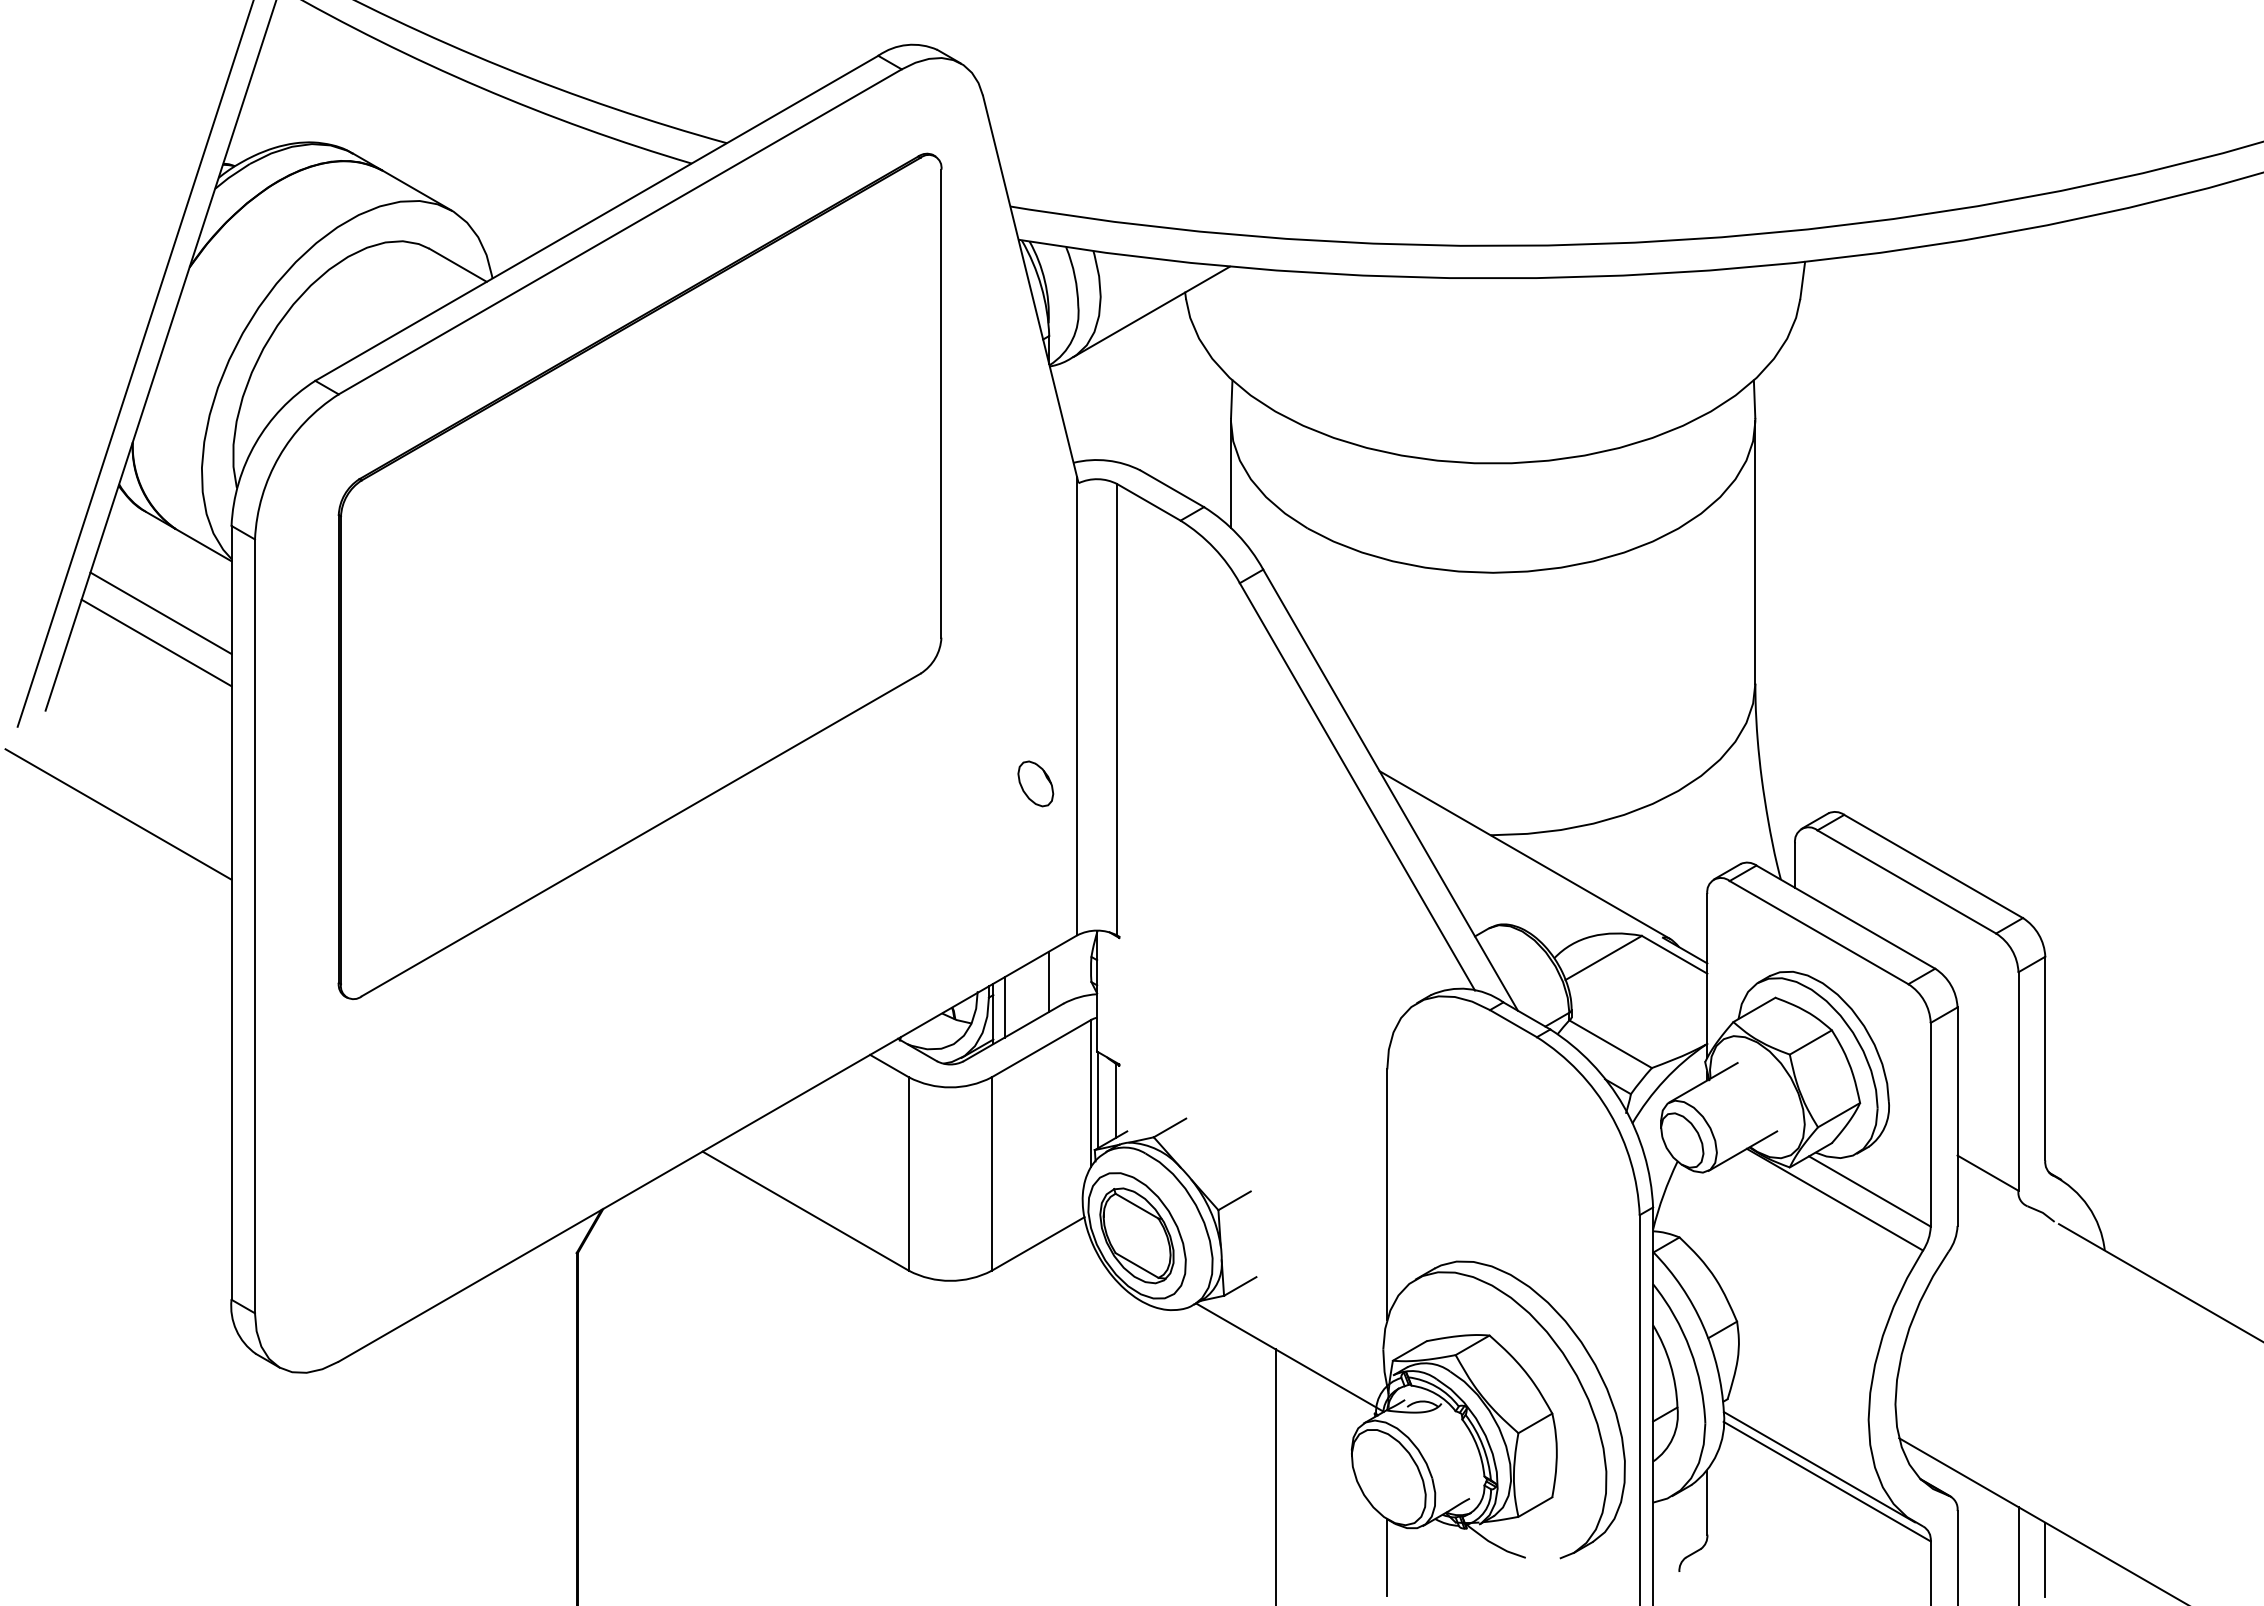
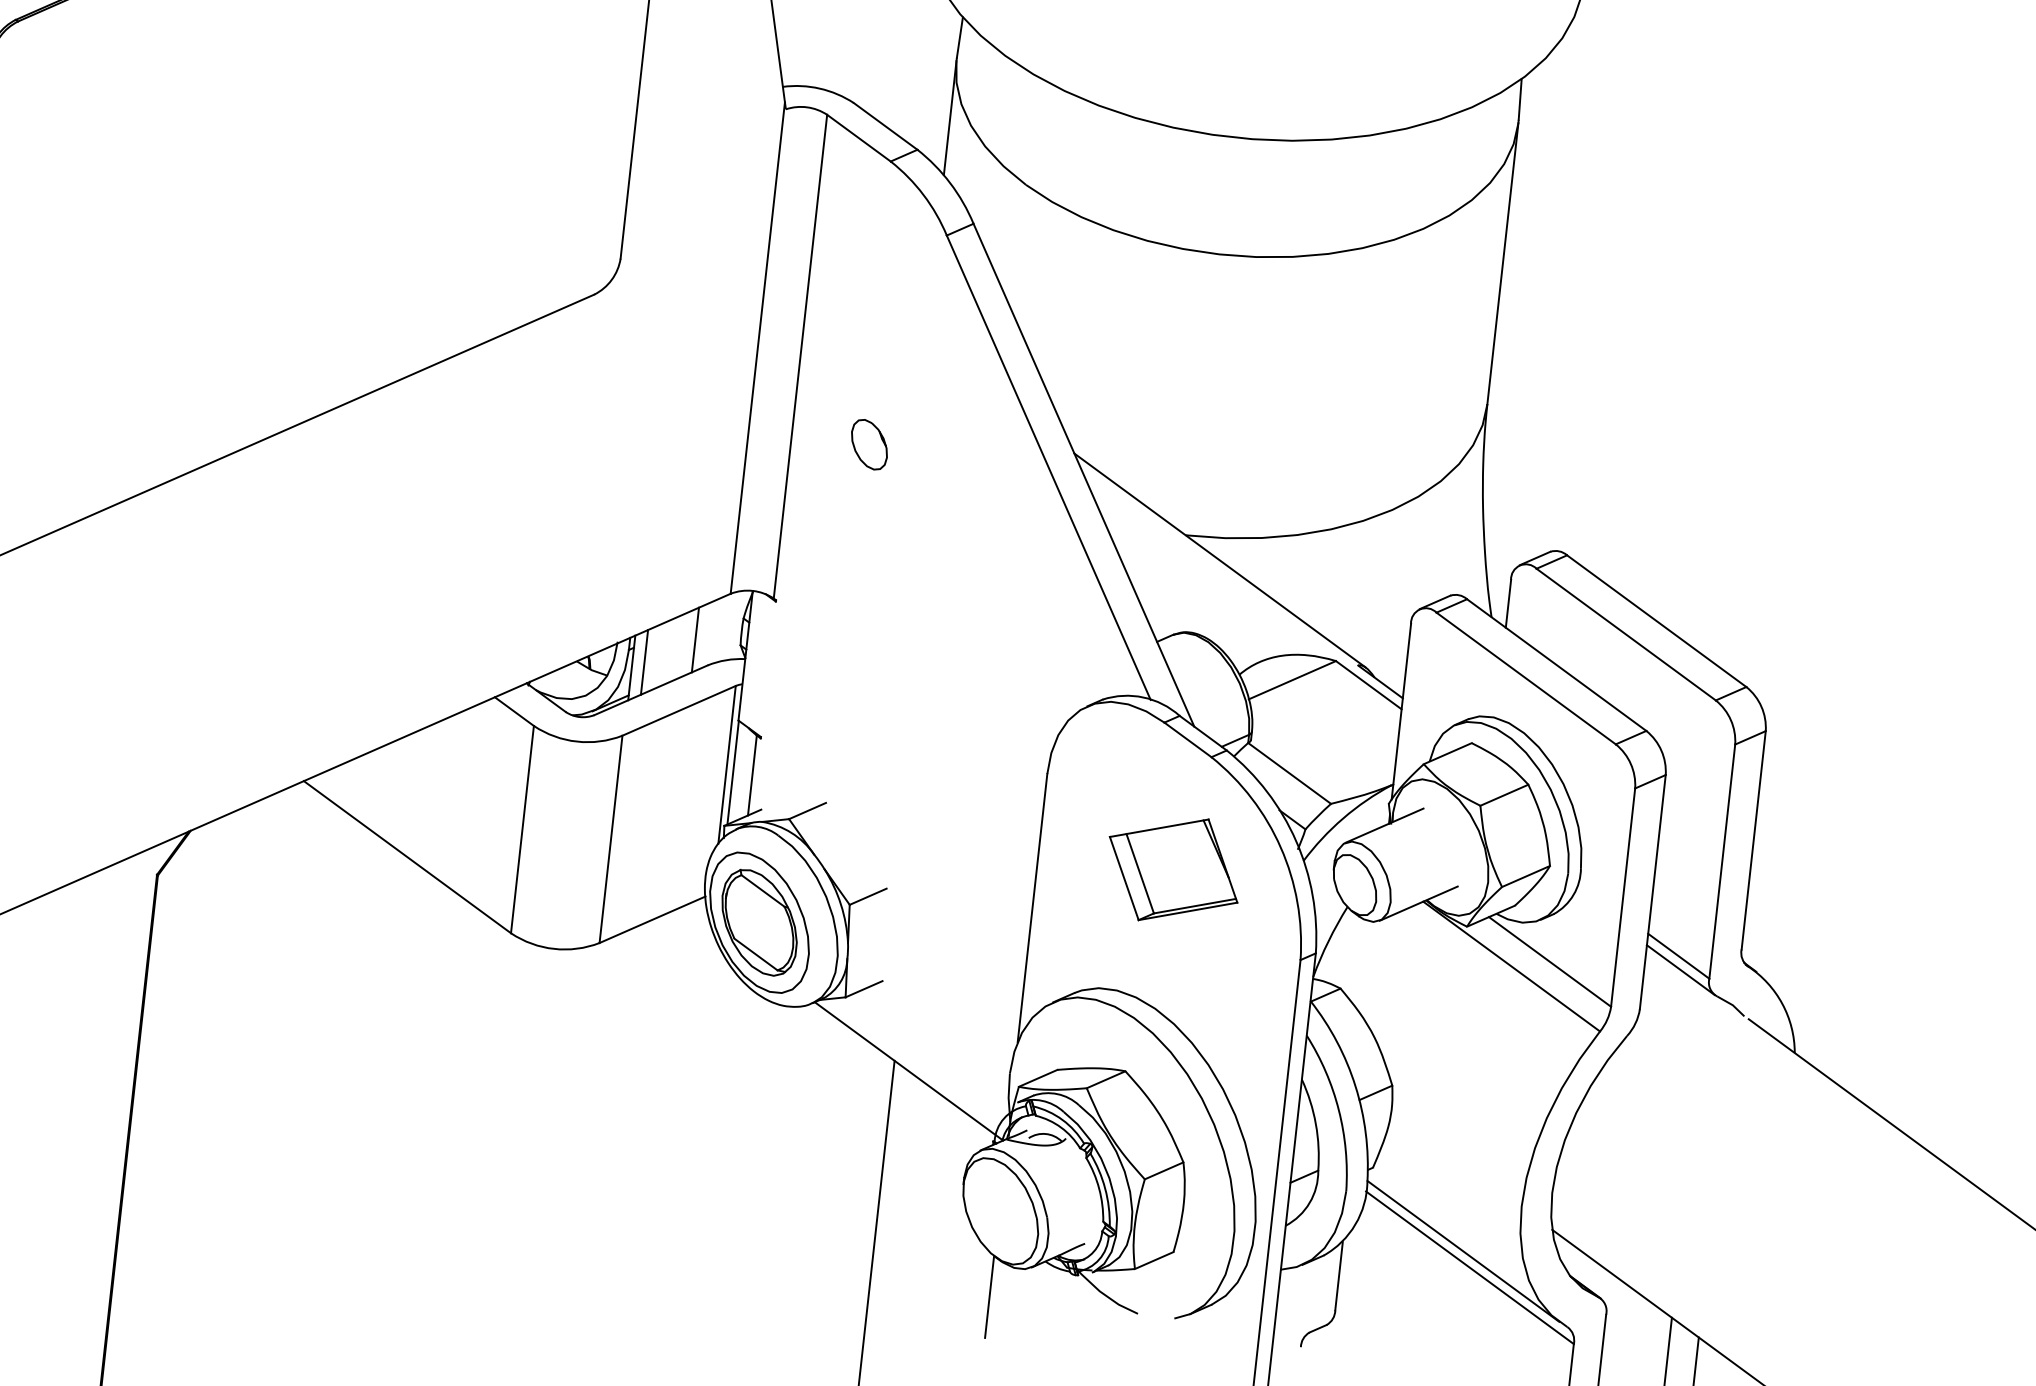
part: (1035, 783) -> (869, 444), moved
part: (1513, 1144) -> (1173, 869), added
line: (1991, 1185) -> (1681, 969), added

